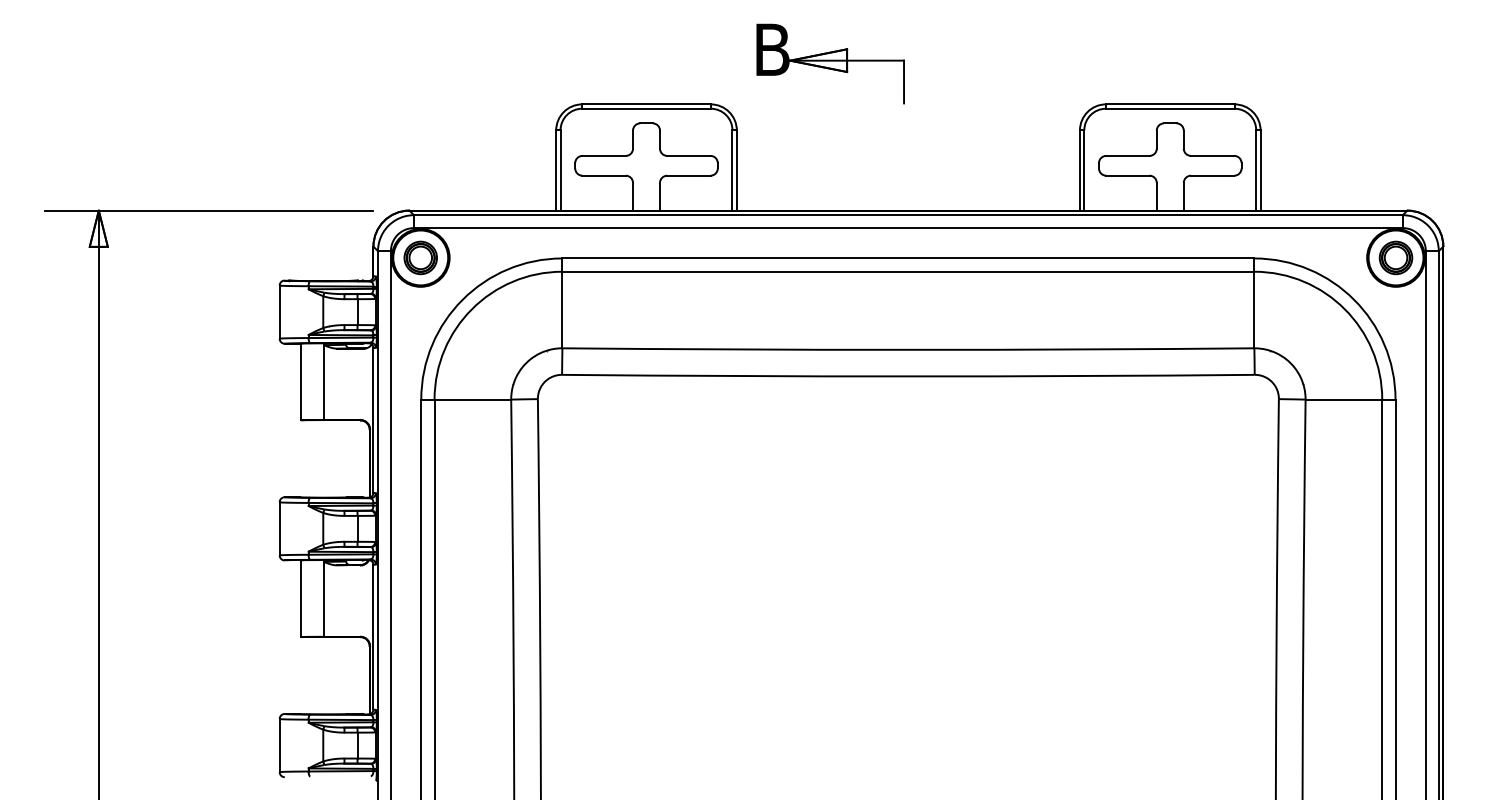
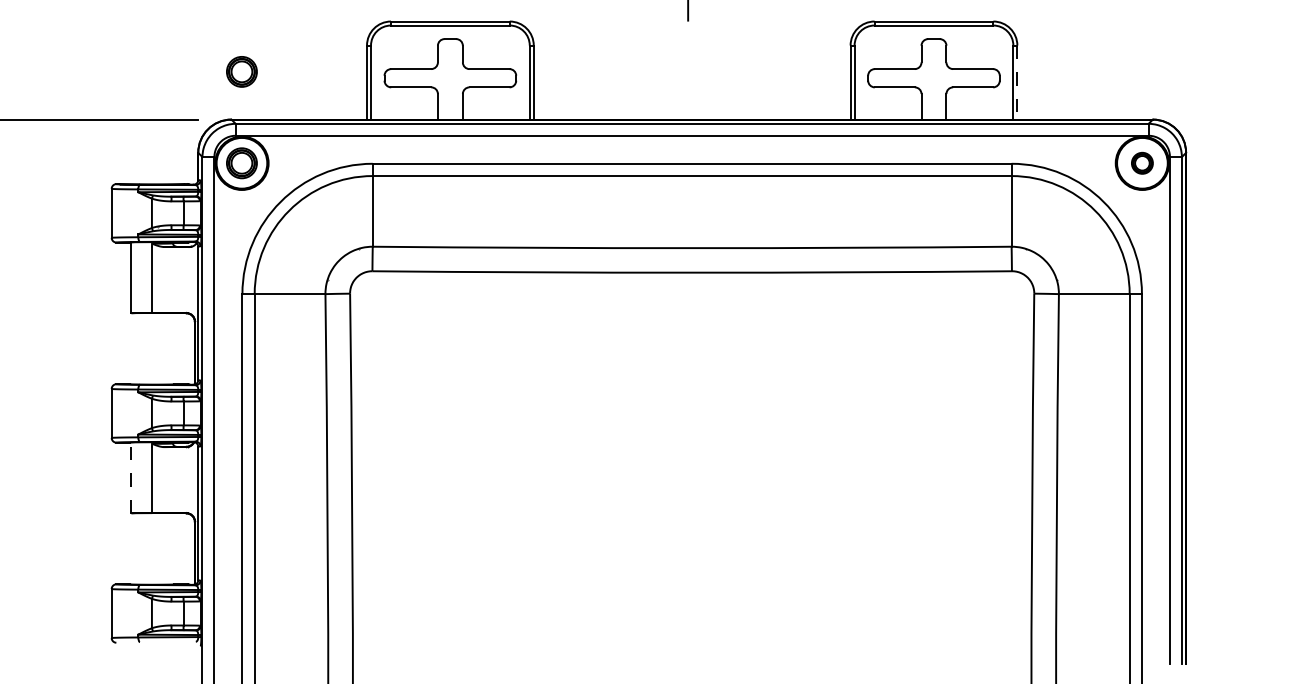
part: (420, 158) -> (241, 71), added
line: (1260, 171) -> (1017, 83), solid -> dashed
part: (1395, 257) -> (1141, 162), size x0.7
line: (301, 598) -> (131, 477), solid -> dashed

